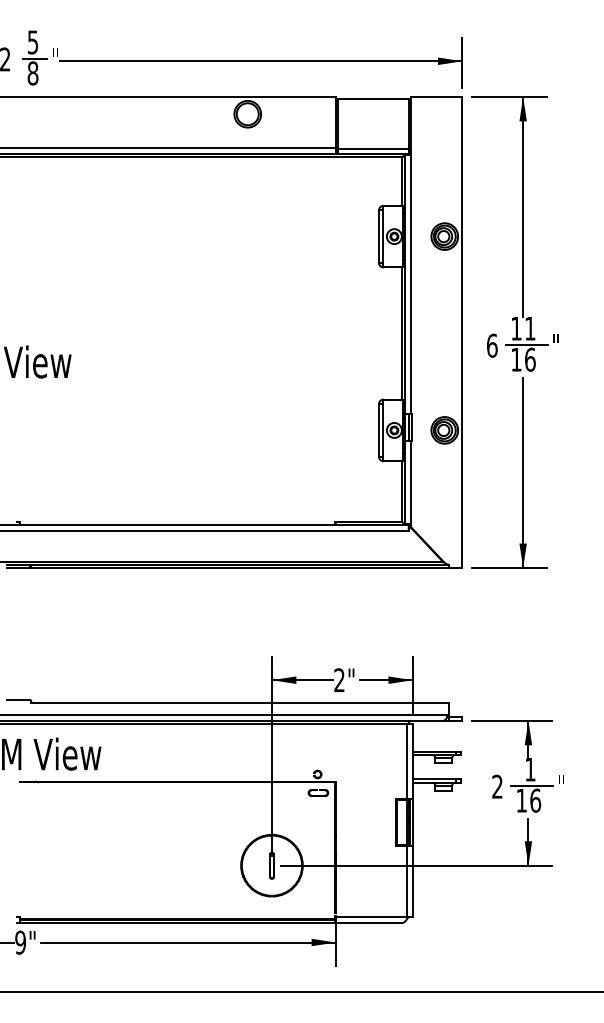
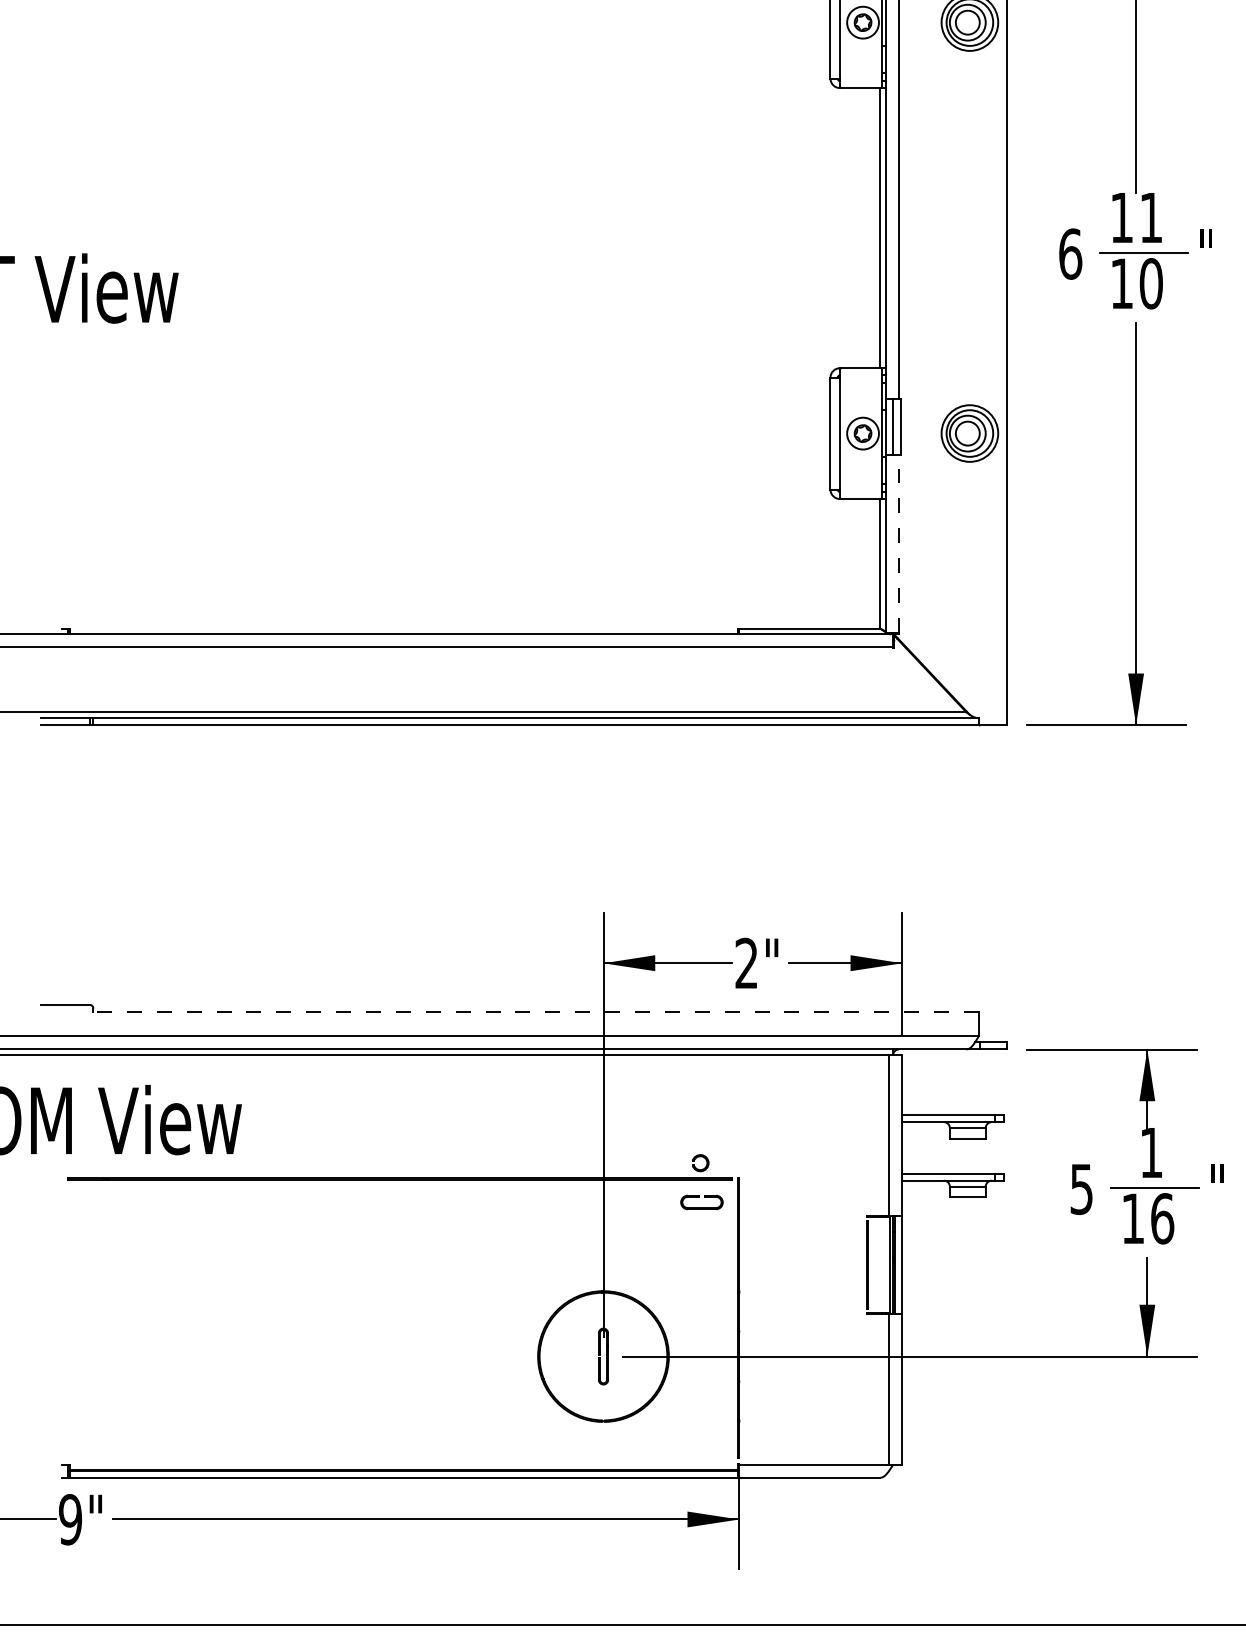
text: (530, 359) -> (1151, 283), 16 -> 10
line: (411, 482) -> (899, 544), solid -> dashed
line: (240, 703) -> (536, 1012), solid -> dashed
text: (497, 786) -> (1081, 1188), 2 -> 5

